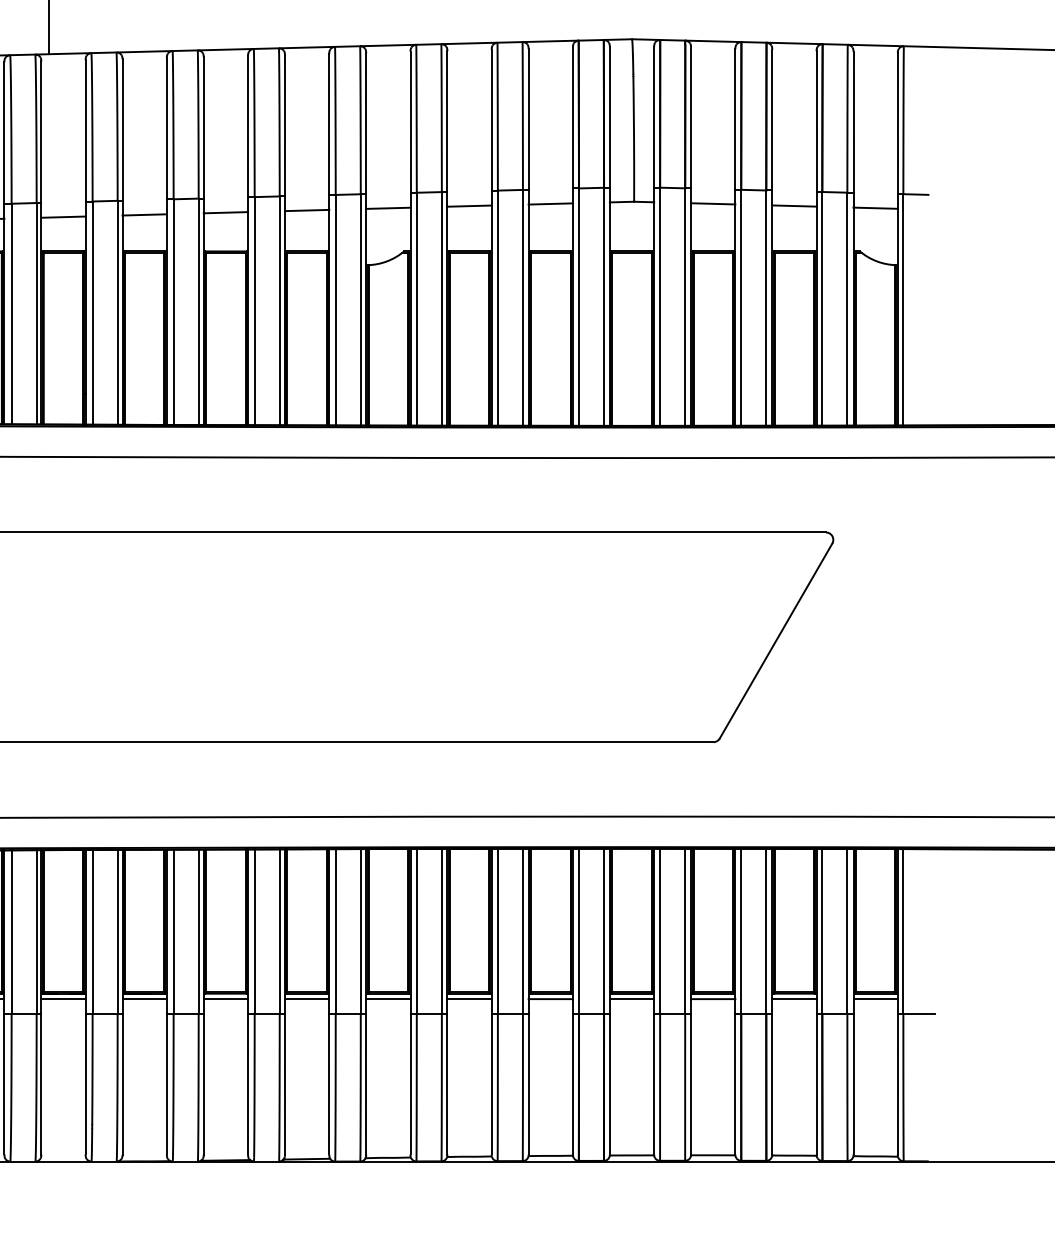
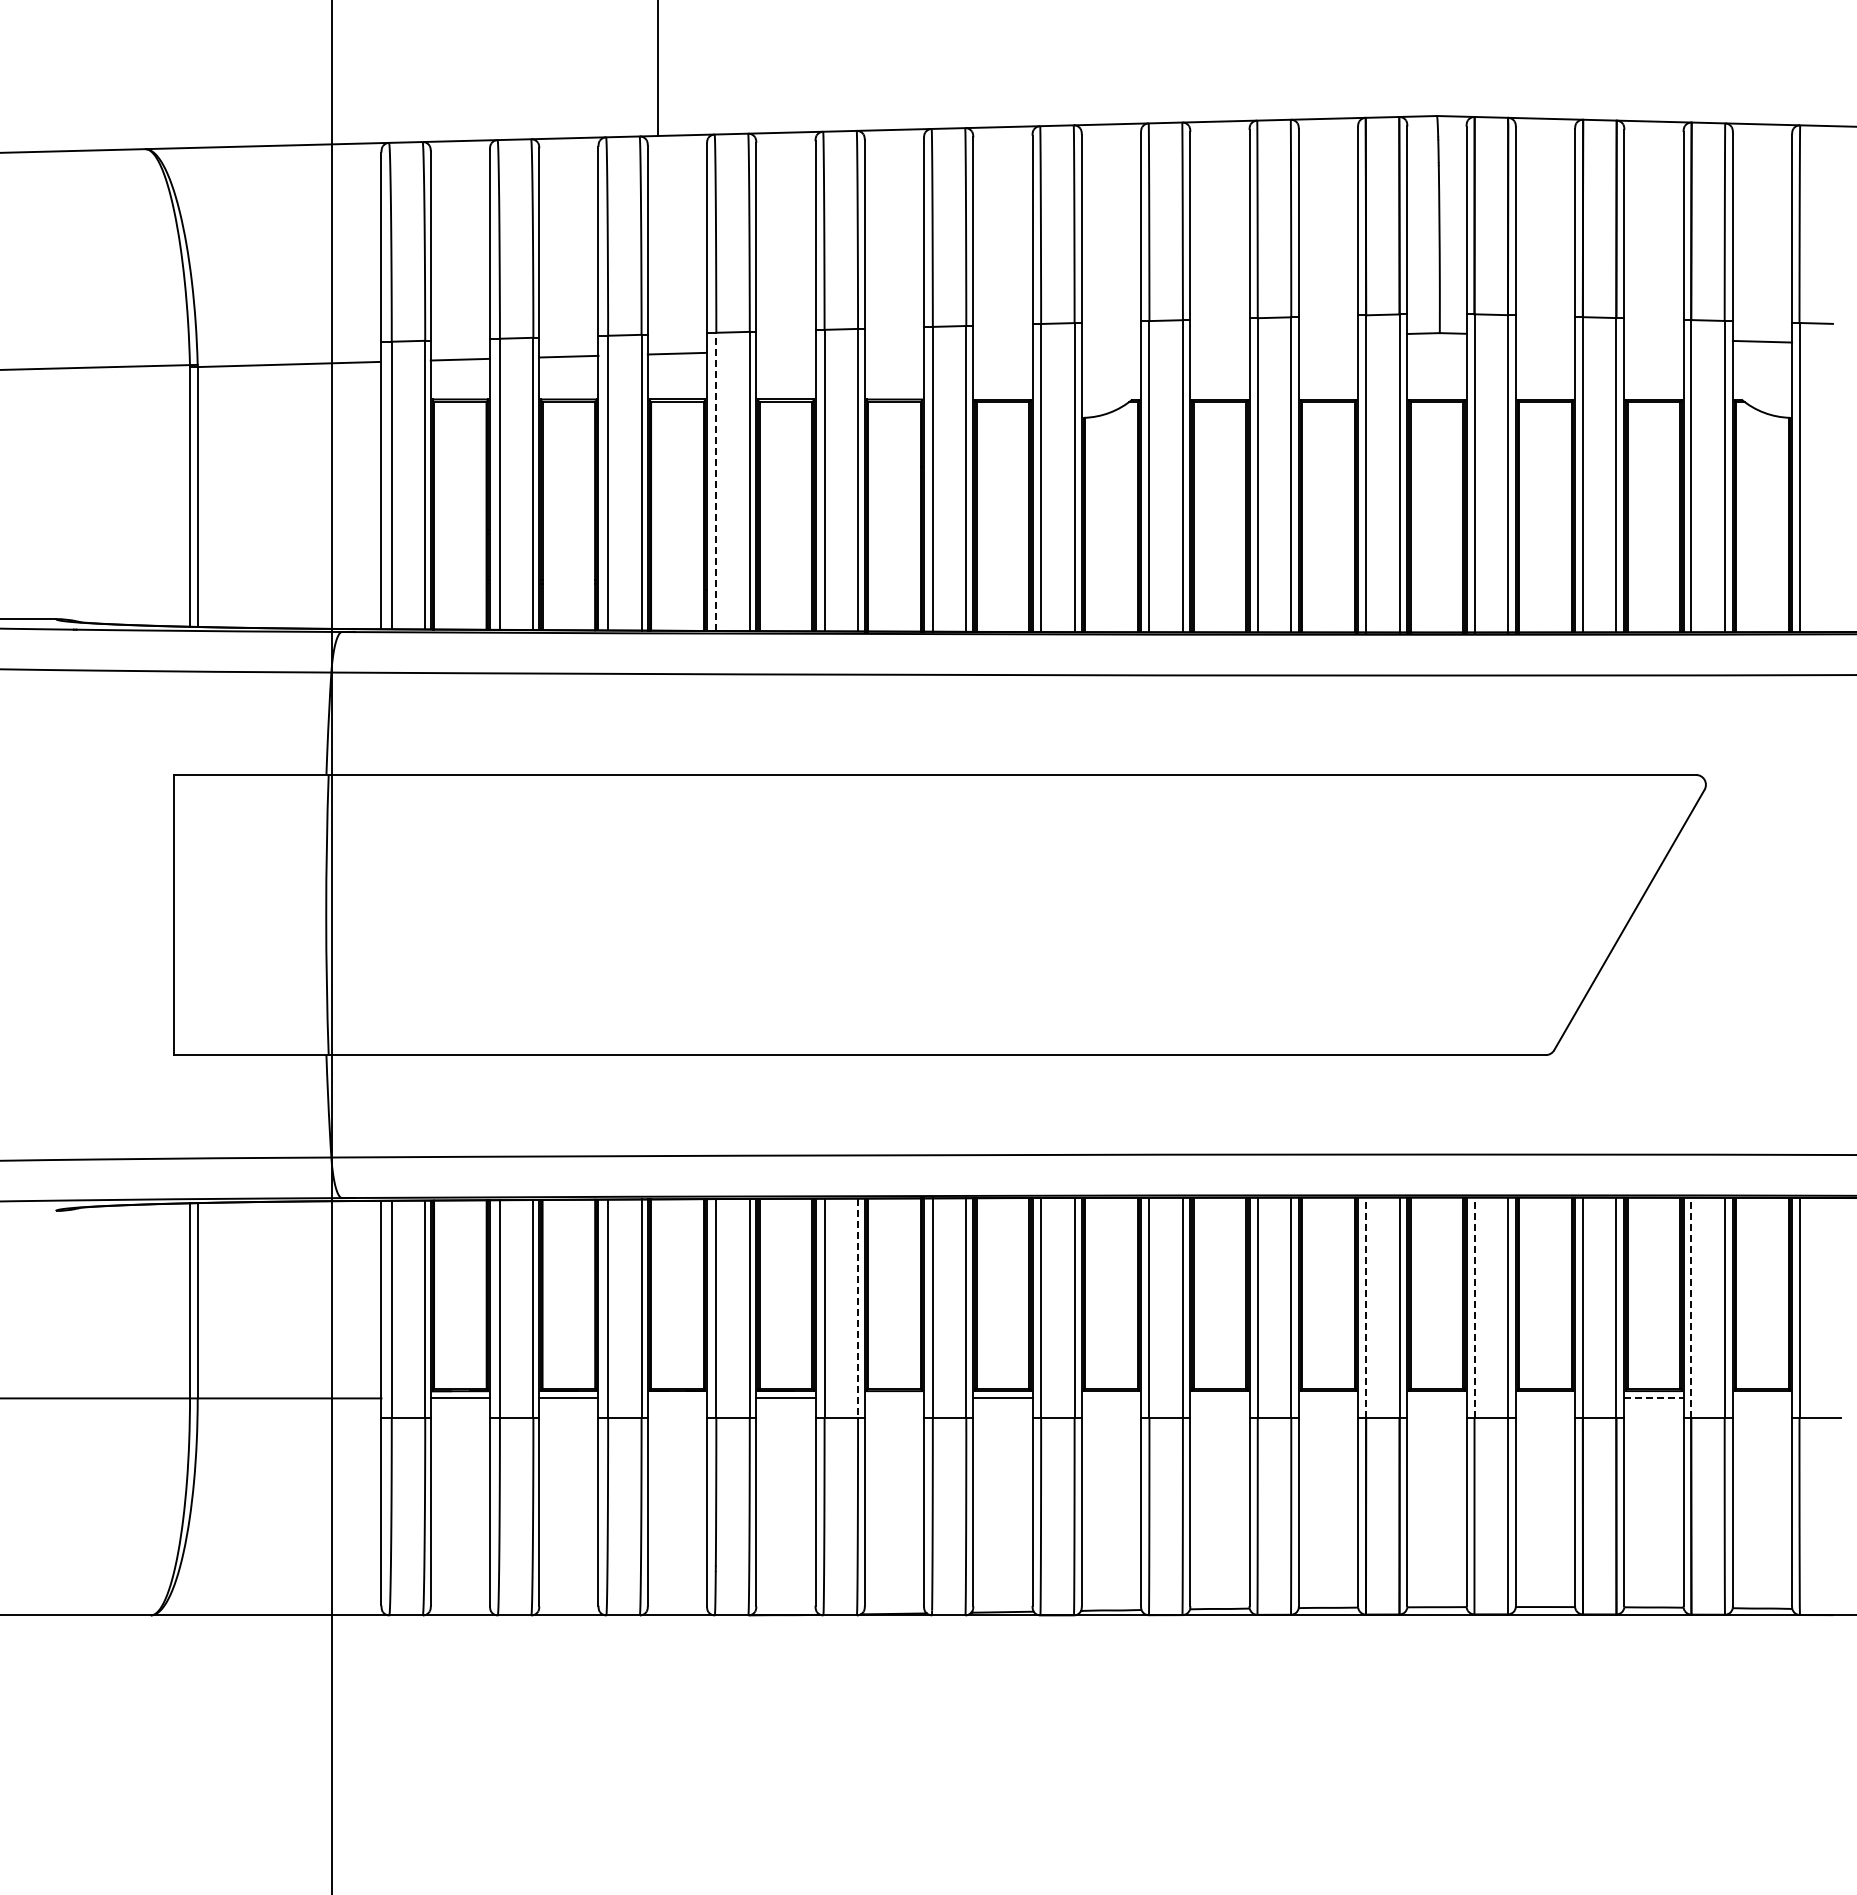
line: (550, 203) -> (1328, 335), removed
line: (713, 203) -> (1545, 335), removed
line: (469, 205) -> (1219, 338), removed
line: (794, 205) -> (1653, 338), removed
line: (388, 208) -> (1111, 341), removed
line: (306, 210) -> (1002, 344), removed
line: (225, 212) -> (894, 347), removed
line: (144, 214) -> (785, 350), removed
line: (92, 312) -> (716, 481), solid -> dashed
line: (199, 931) -> (858, 1308), solid -> dashed
line: (579, 931) -> (1366, 1307), solid -> dashed
line: (660, 931) -> (1474, 1307), solid -> dashed
line: (822, 931) -> (1691, 1307), solid -> dashed
line: (62, 999) -> (676, 1398), removed
line: (225, 999) -> (894, 1398), removed
line: (388, 999) -> (1111, 1398), removed
line: (469, 999) -> (1219, 1398), removed
line: (550, 999) -> (1328, 1398), removed
line: (631, 999) -> (1436, 1398), removed
line: (713, 999) -> (1545, 1398), removed
line: (794, 999) -> (1653, 1398), solid -> dashed
line: (875, 999) -> (1762, 1398), removed

